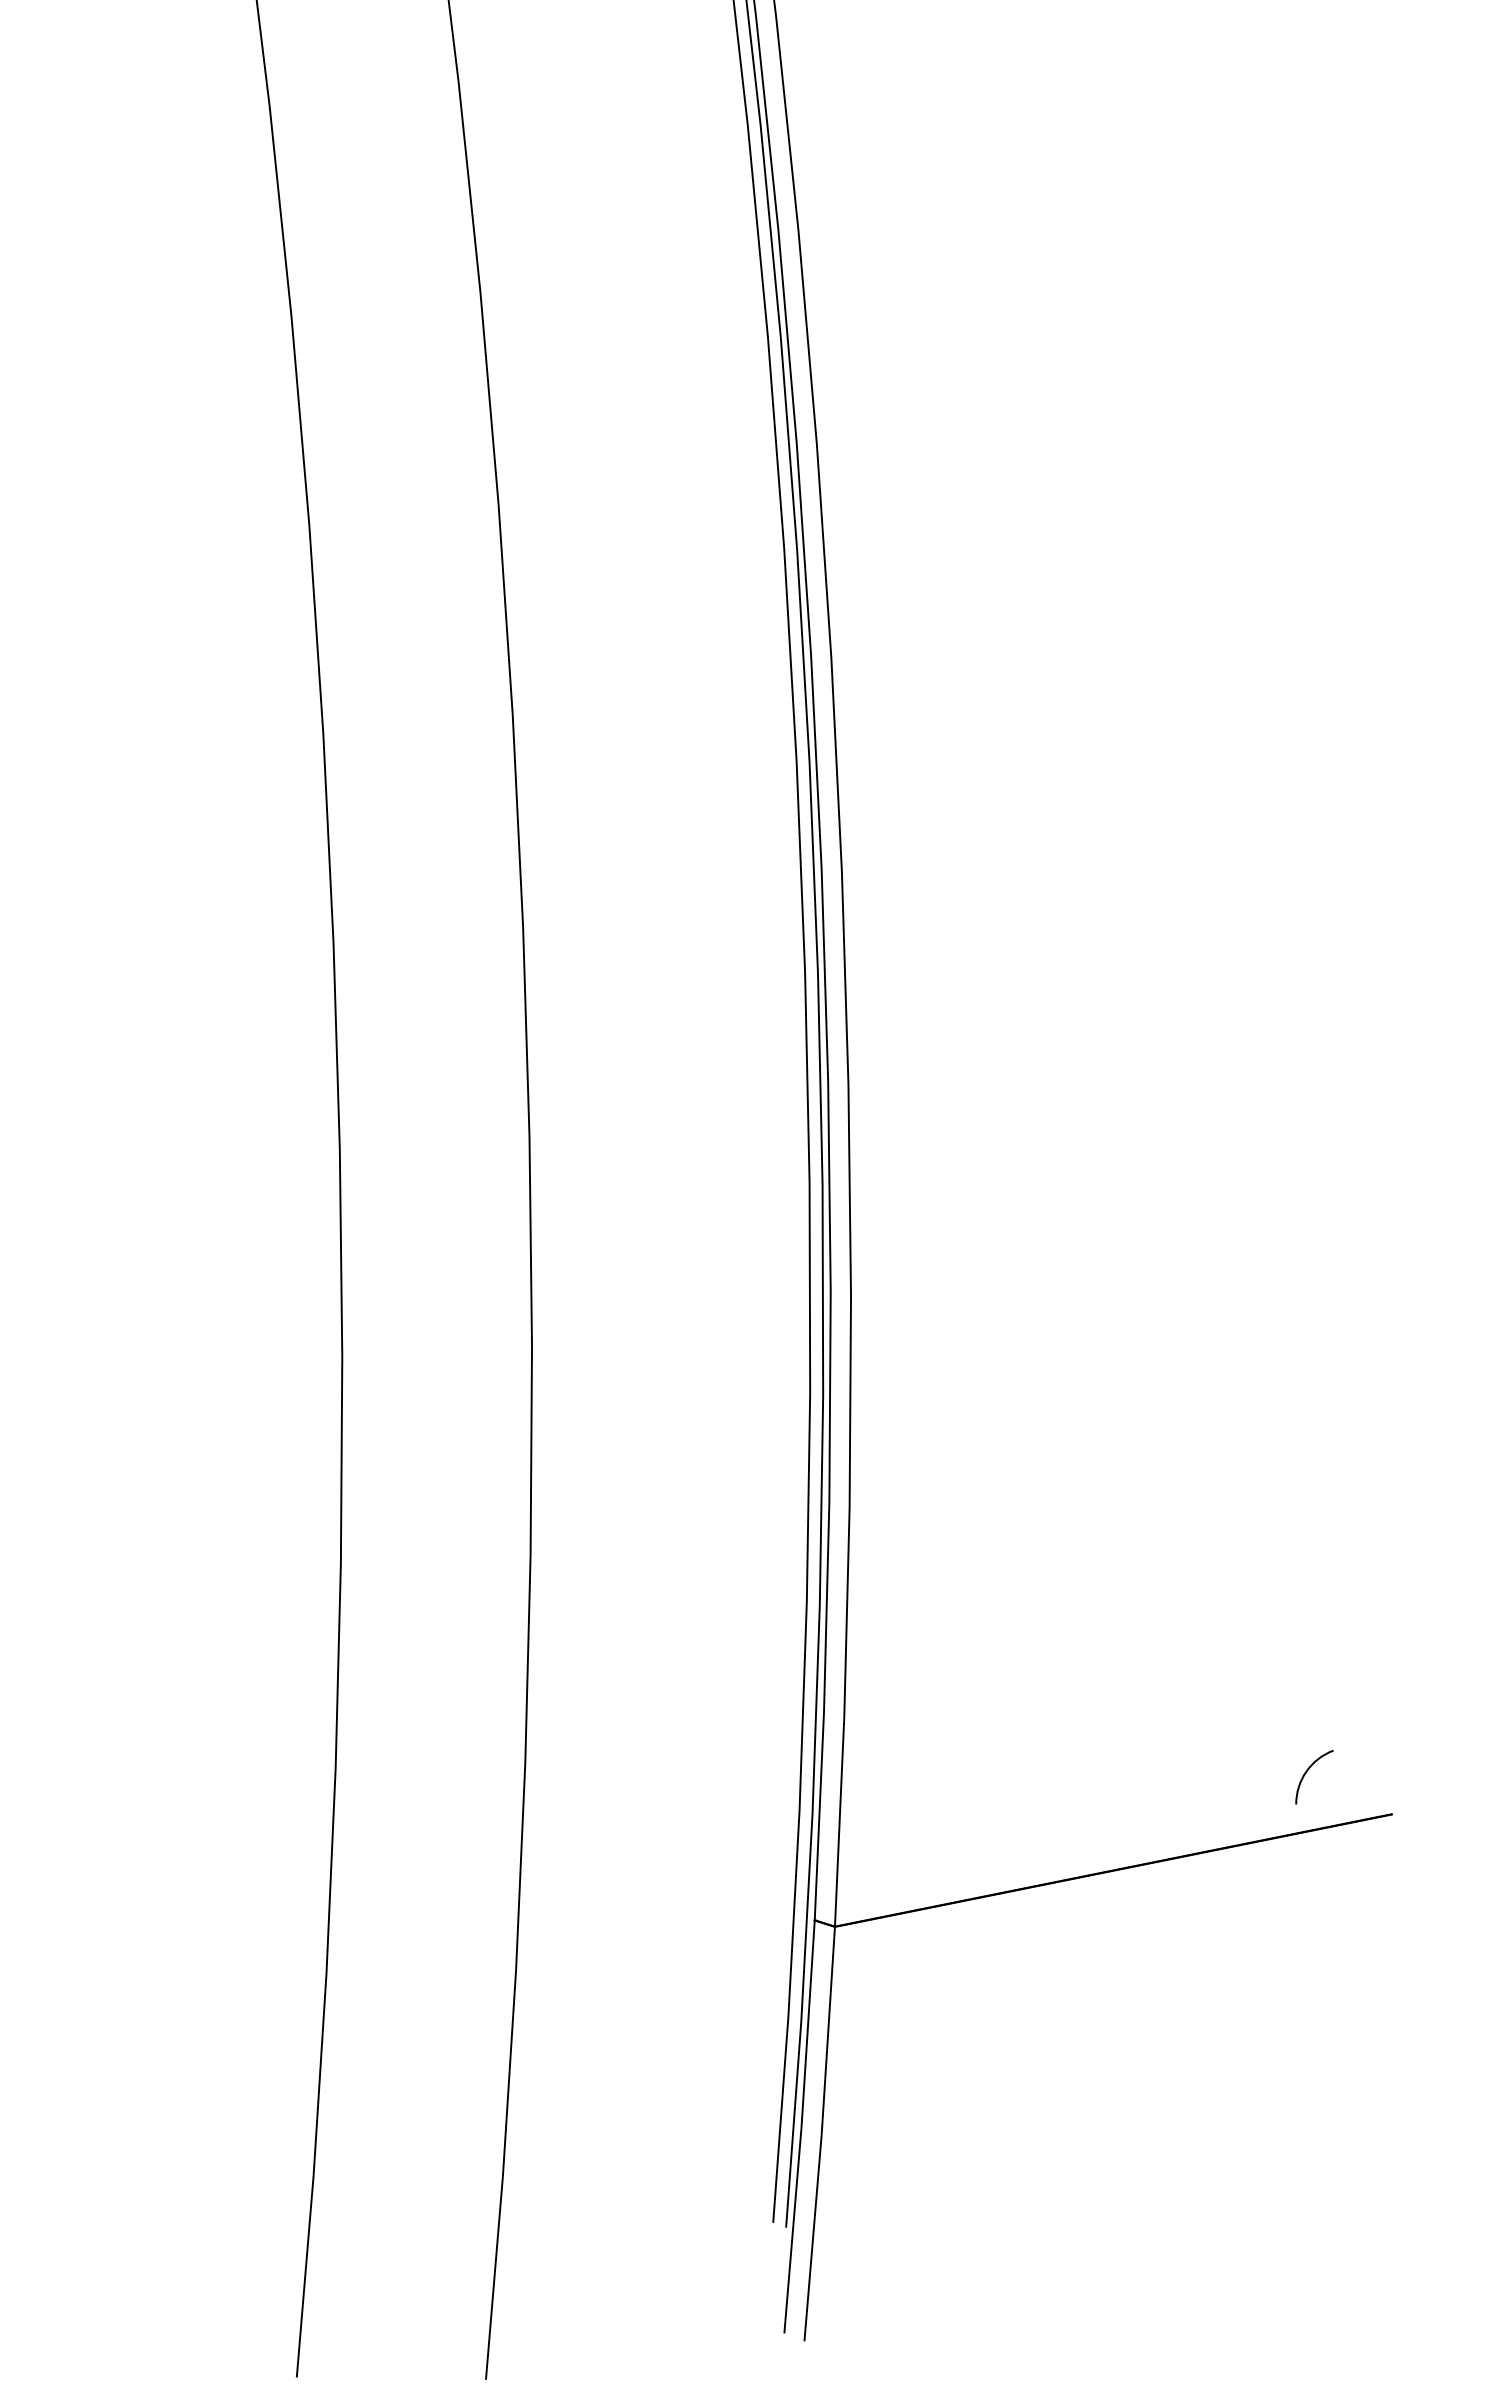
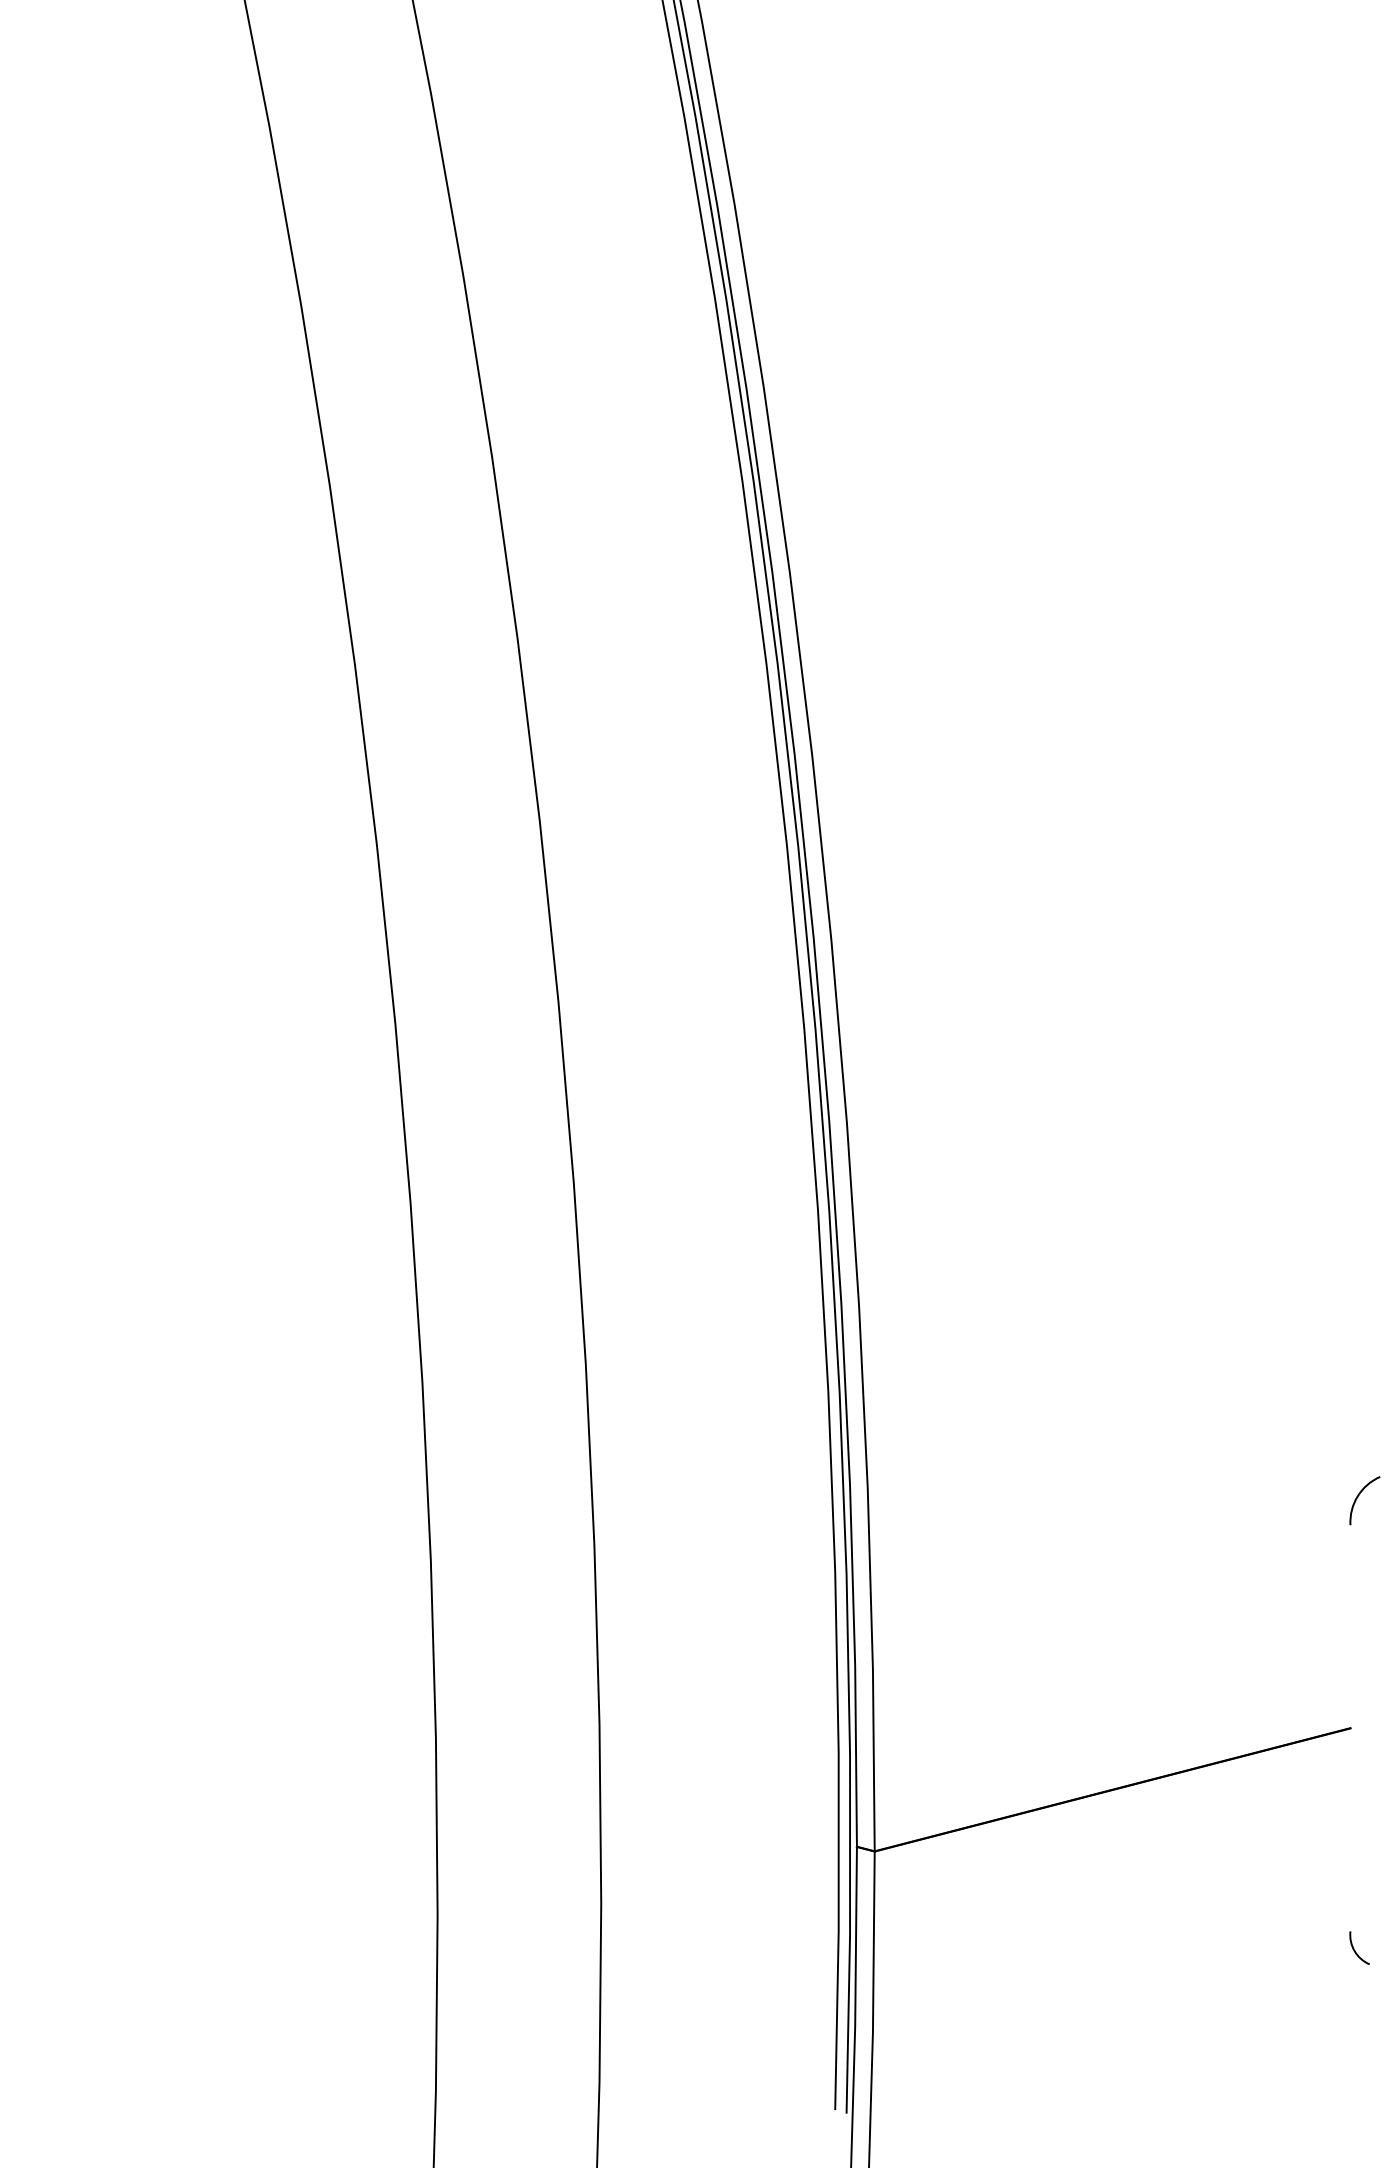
arc: (1307, 1773) -> (1358, 1497), moved
arc: (1383, 2071) -> (1355, 1950), added

